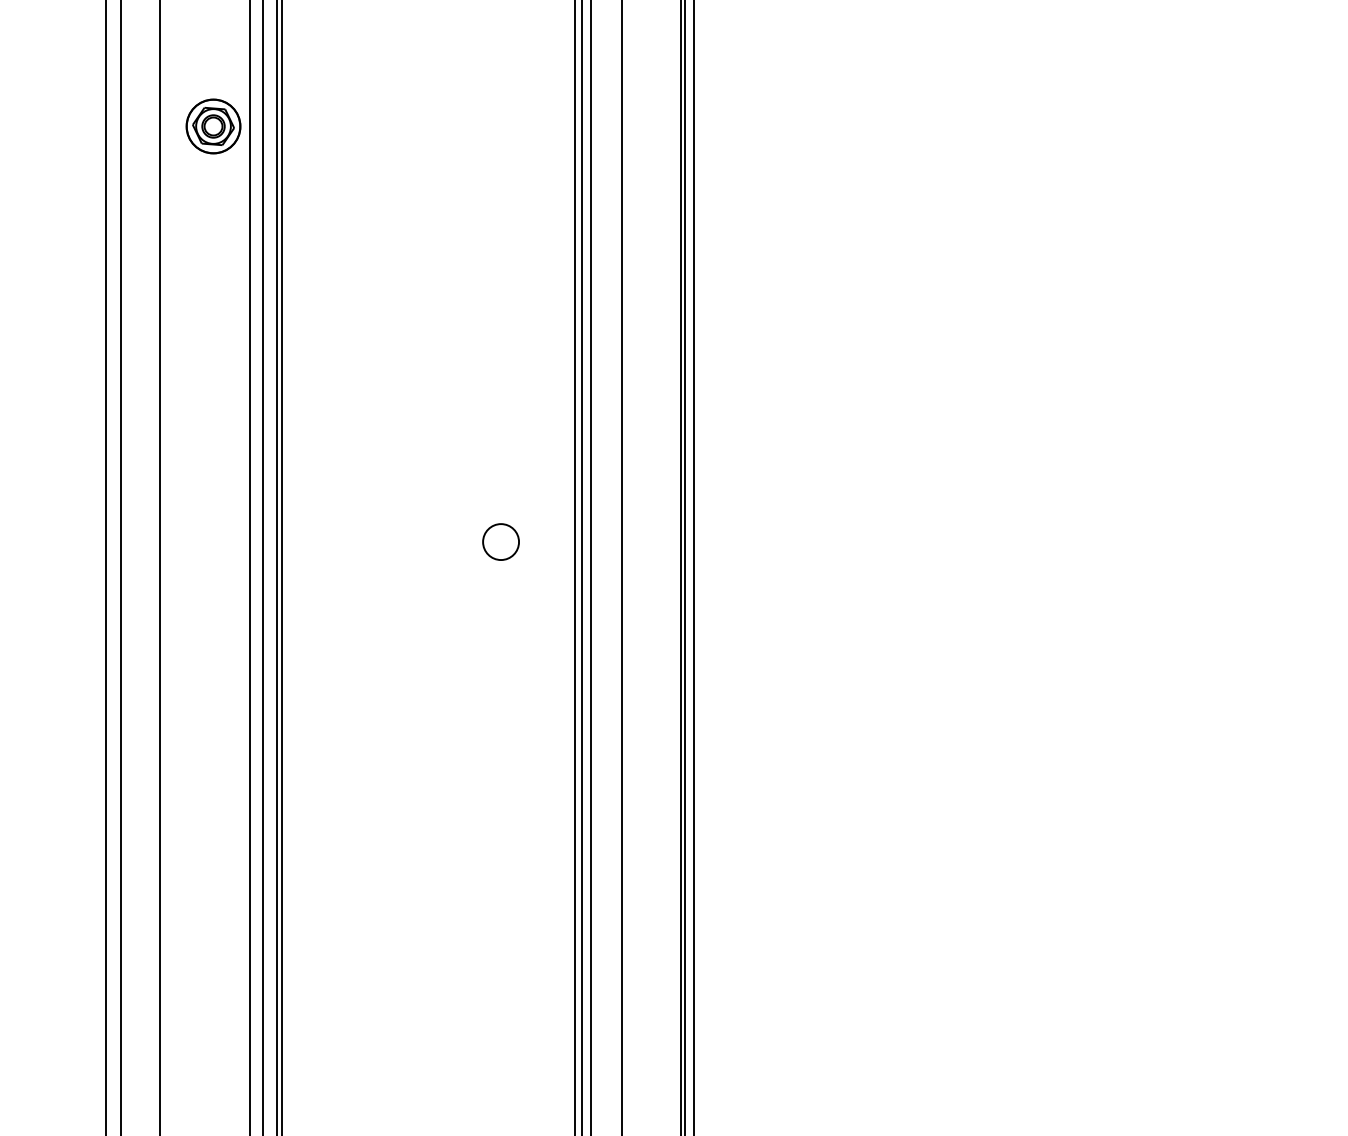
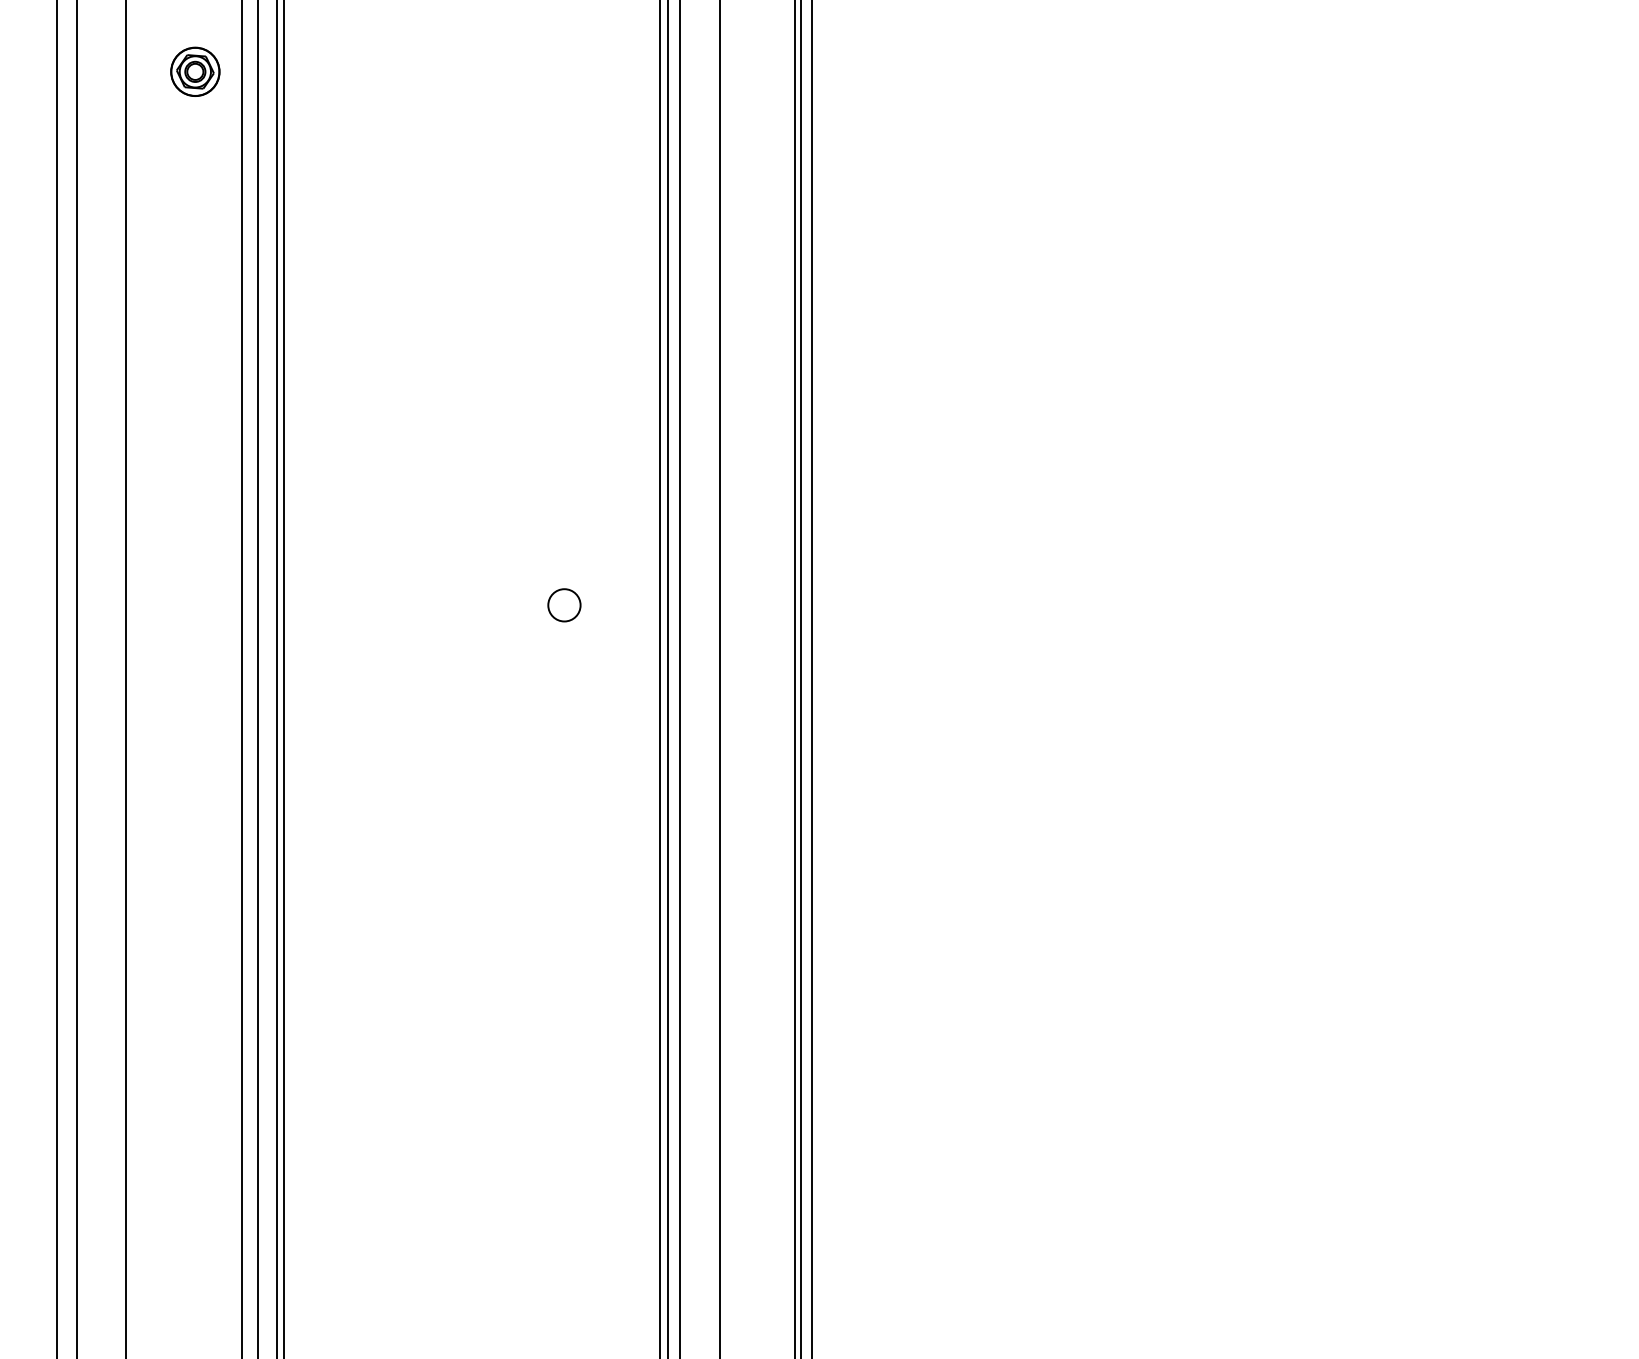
part: (213, 126) -> (195, 71), size x0.7
circle: (500, 541) -> (563, 604), size x0.7

